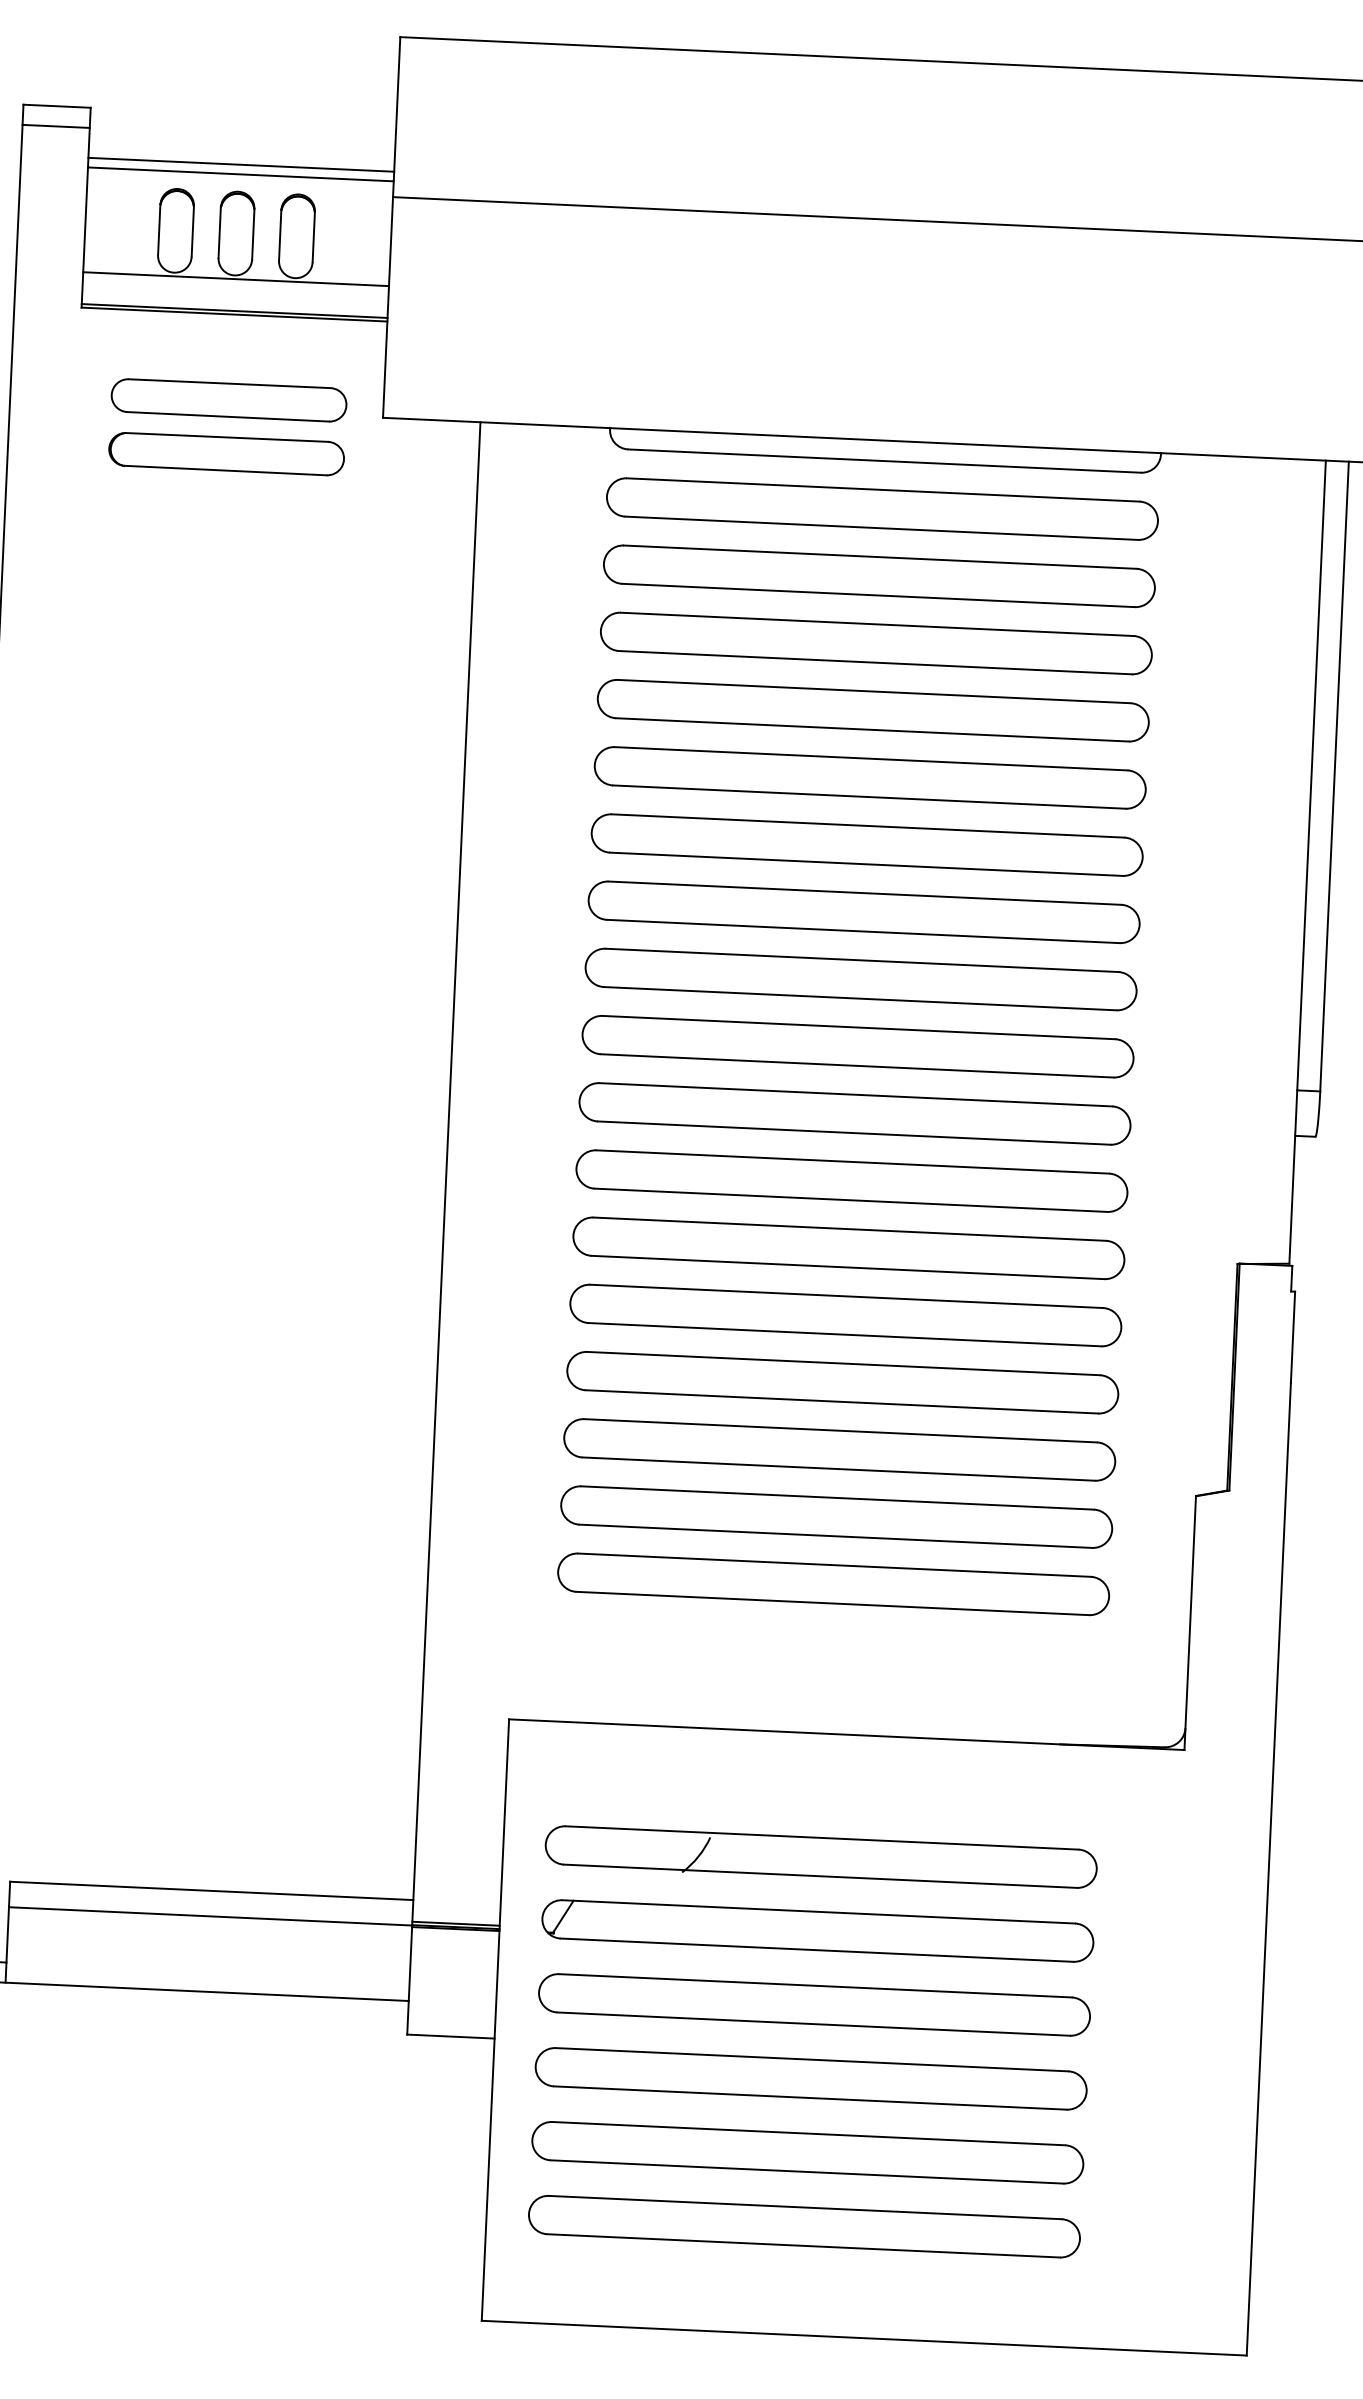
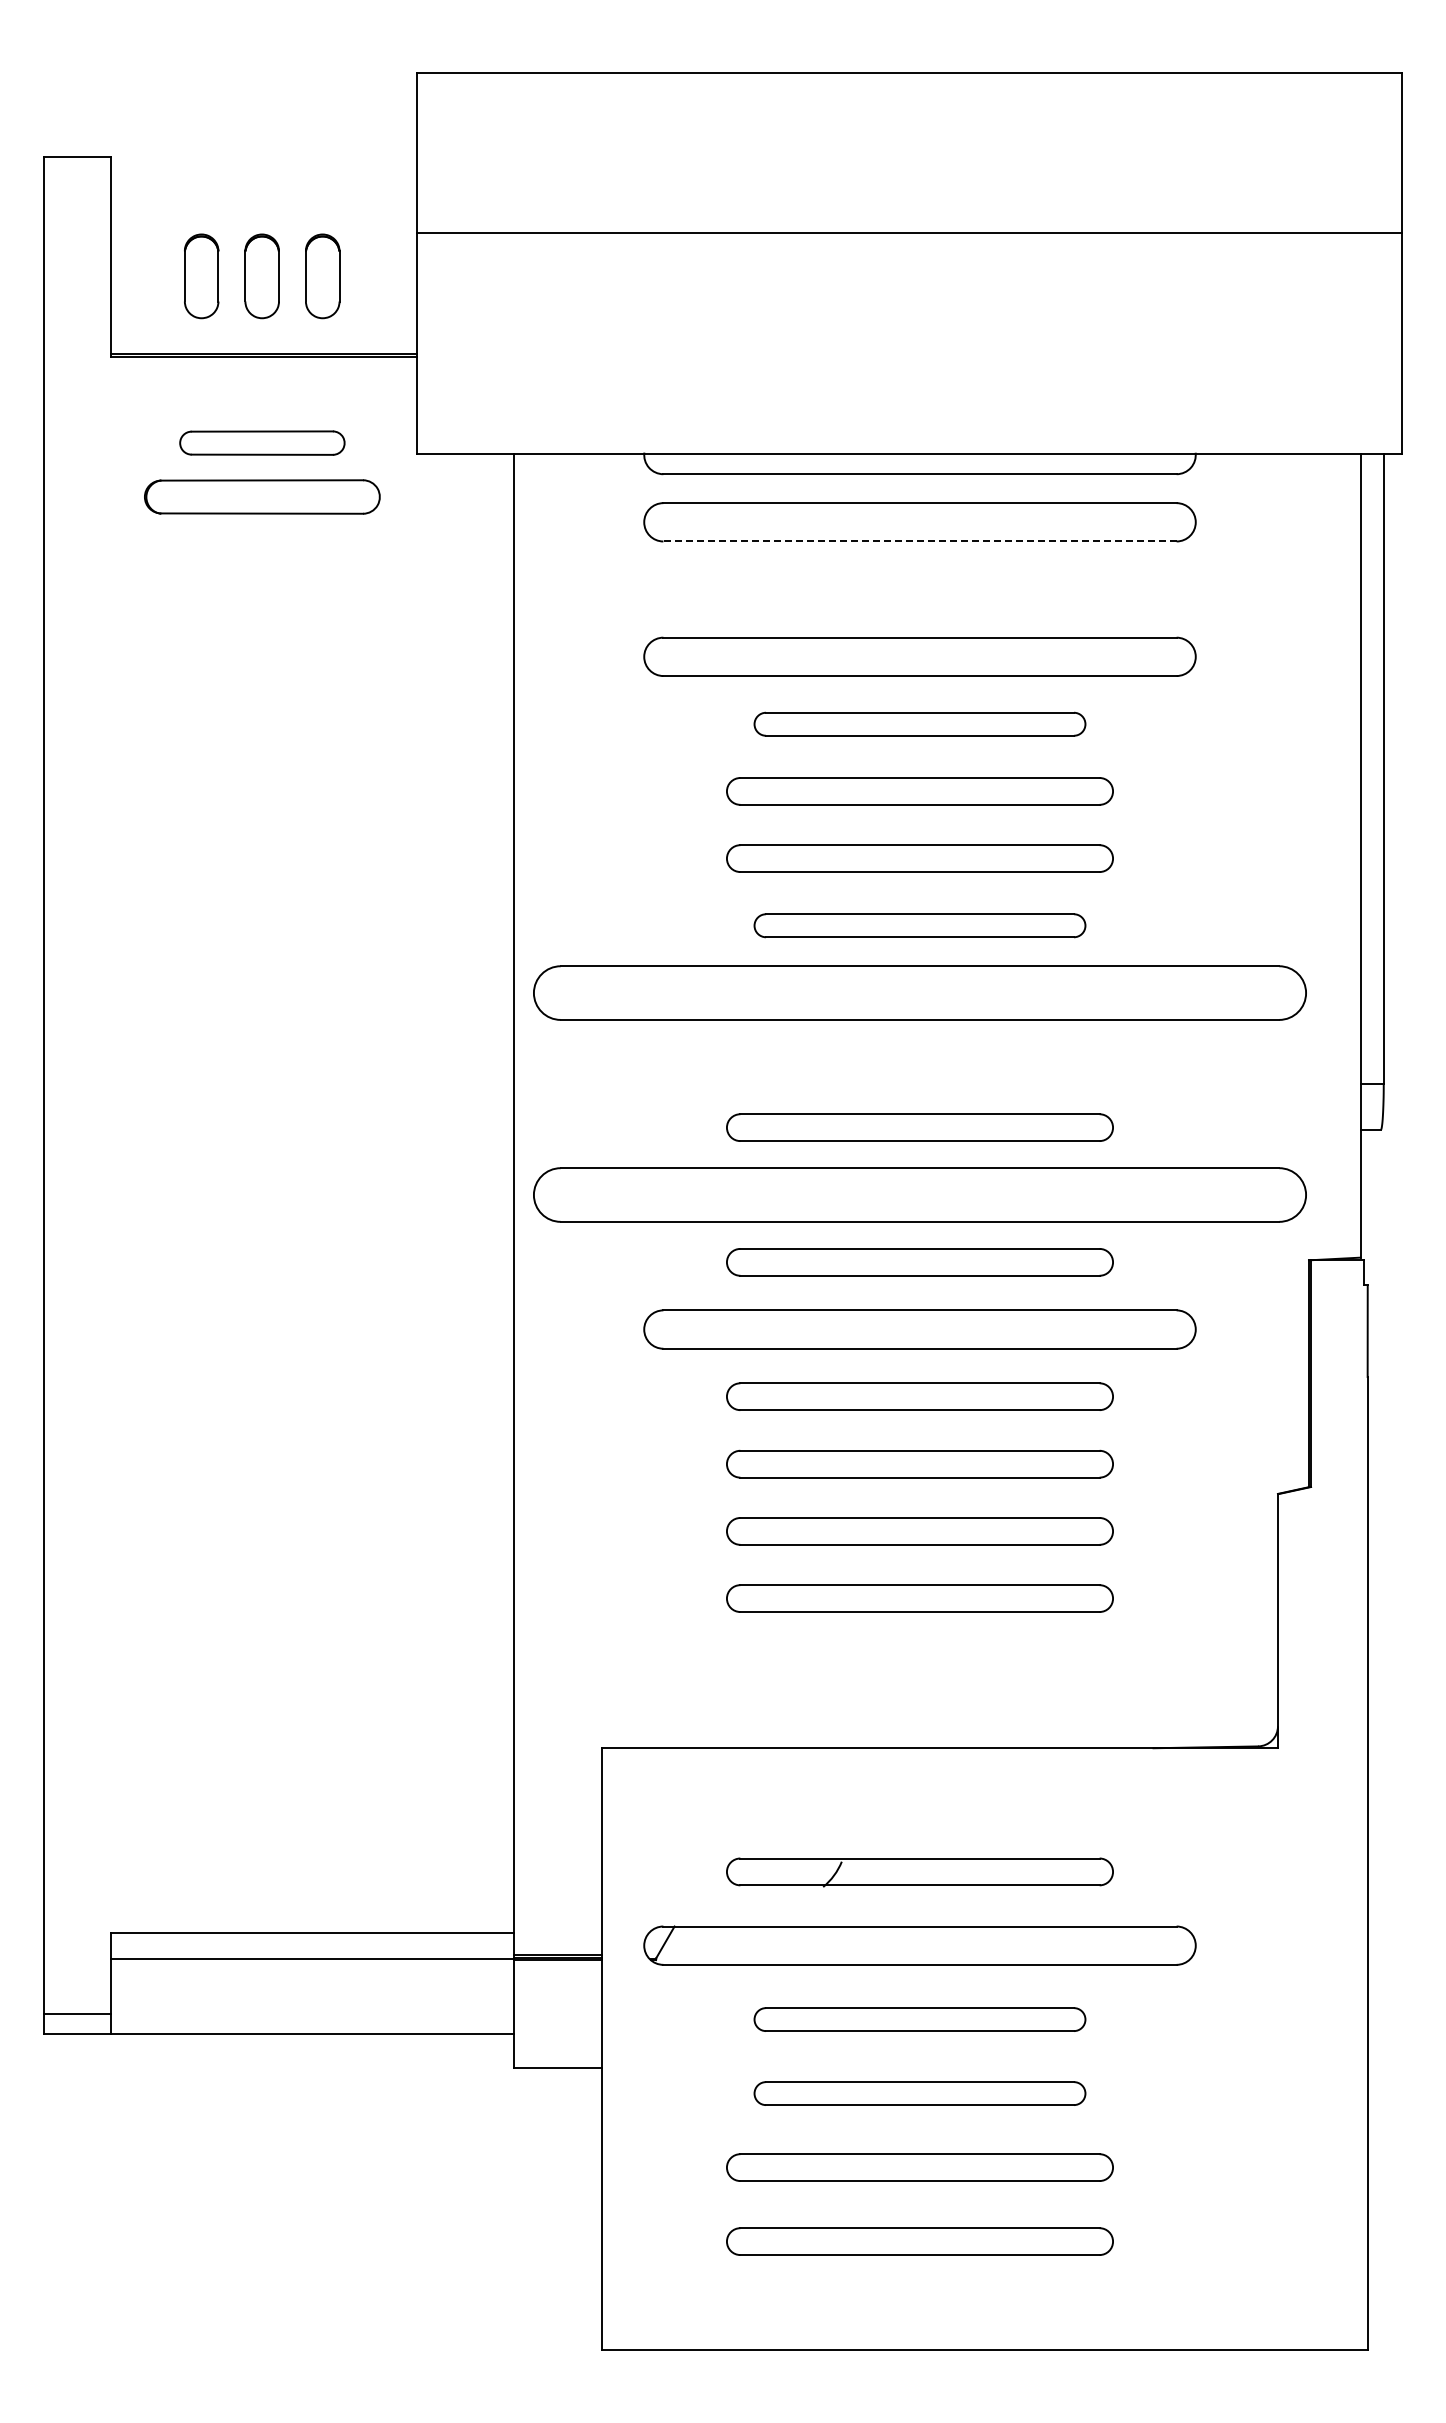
line: (55, 126) -> (76, 177), removed
line: (240, 164) -> (263, 207), removed
line: (240, 174) -> (263, 217), removed
line: (235, 278) -> (263, 321), removed
part: (229, 399) -> (262, 442), size x0.7
line: (882, 528) -> (920, 541), solid -> dashed
part: (878, 576) -> (919, 589), removed
part: (872, 711) -> (919, 724), size x0.6
part: (869, 778) -> (919, 791), size x0.7
part: (866, 844) -> (919, 858), size x0.7
part: (863, 911) -> (919, 925), size x0.6
part: (860, 979) -> (919, 993), size x1.4
part: (857, 1046) -> (919, 1060), removed
part: (854, 1113) -> (919, 1127), size x0.7
part: (851, 1180) -> (919, 1194), size x1.4
part: (848, 1248) -> (919, 1262), size x0.7
part: (842, 1382) -> (919, 1396), size x0.7
part: (839, 1450) -> (919, 1464), size x0.7
part: (836, 1517) -> (919, 1531), size x0.7
part: (833, 1584) -> (919, 1598), size x0.7
part: (820, 1857) -> (919, 1872), size x0.7
part: (814, 2004) -> (919, 2019), size x0.6
part: (810, 2078) -> (919, 2093), size x0.6
part: (807, 2152) -> (919, 2167), size x0.7
part: (803, 2226) -> (919, 2241), size x0.7

